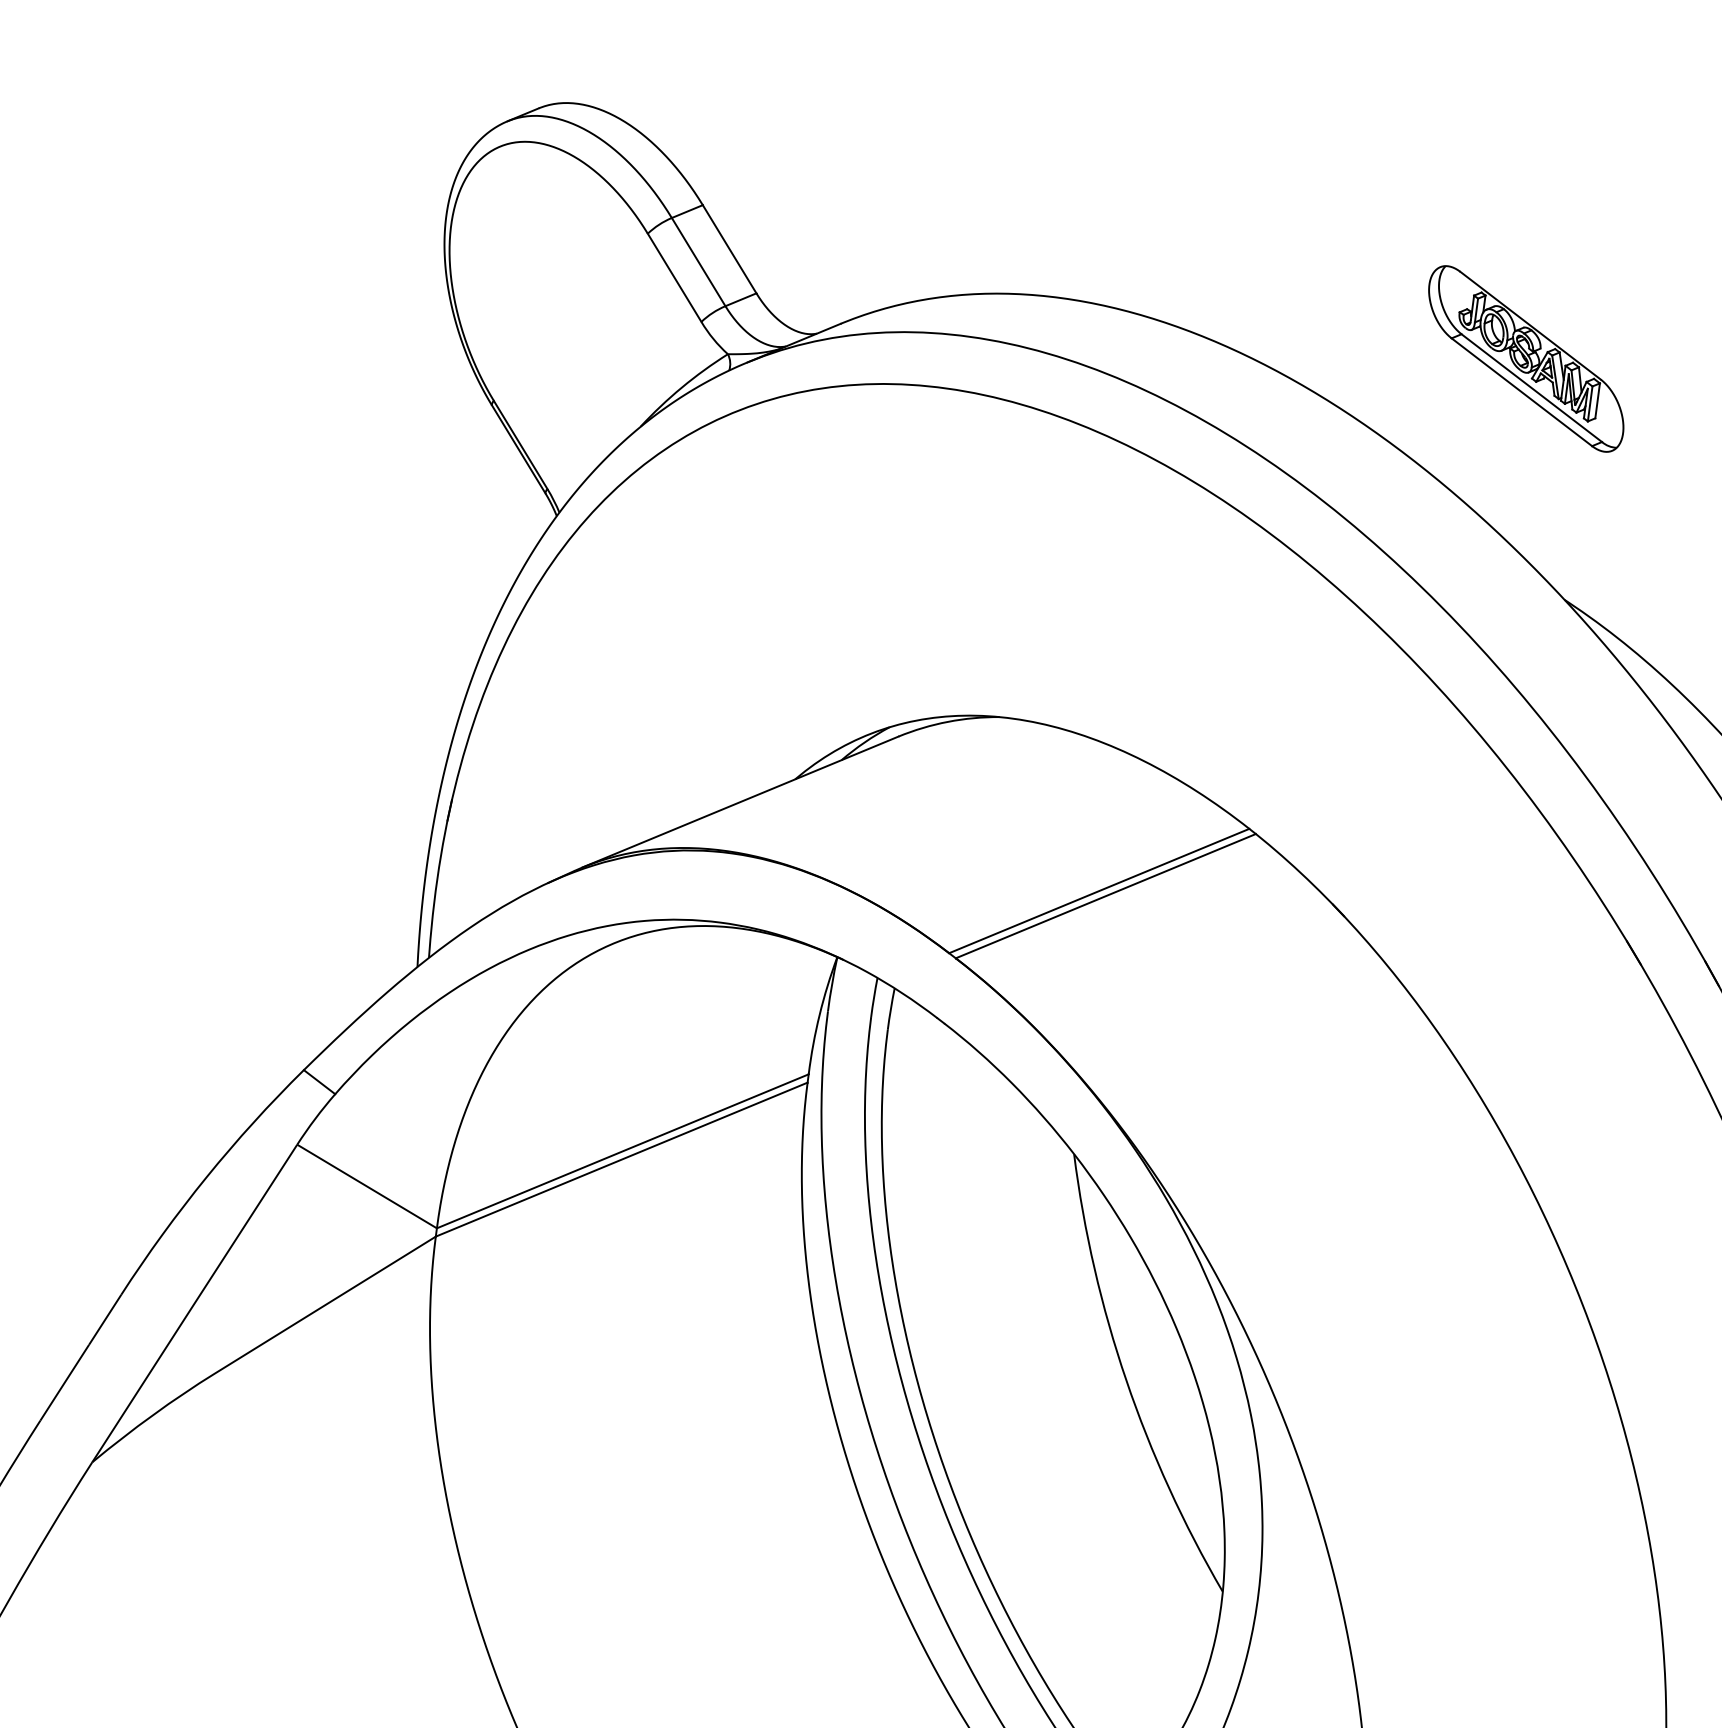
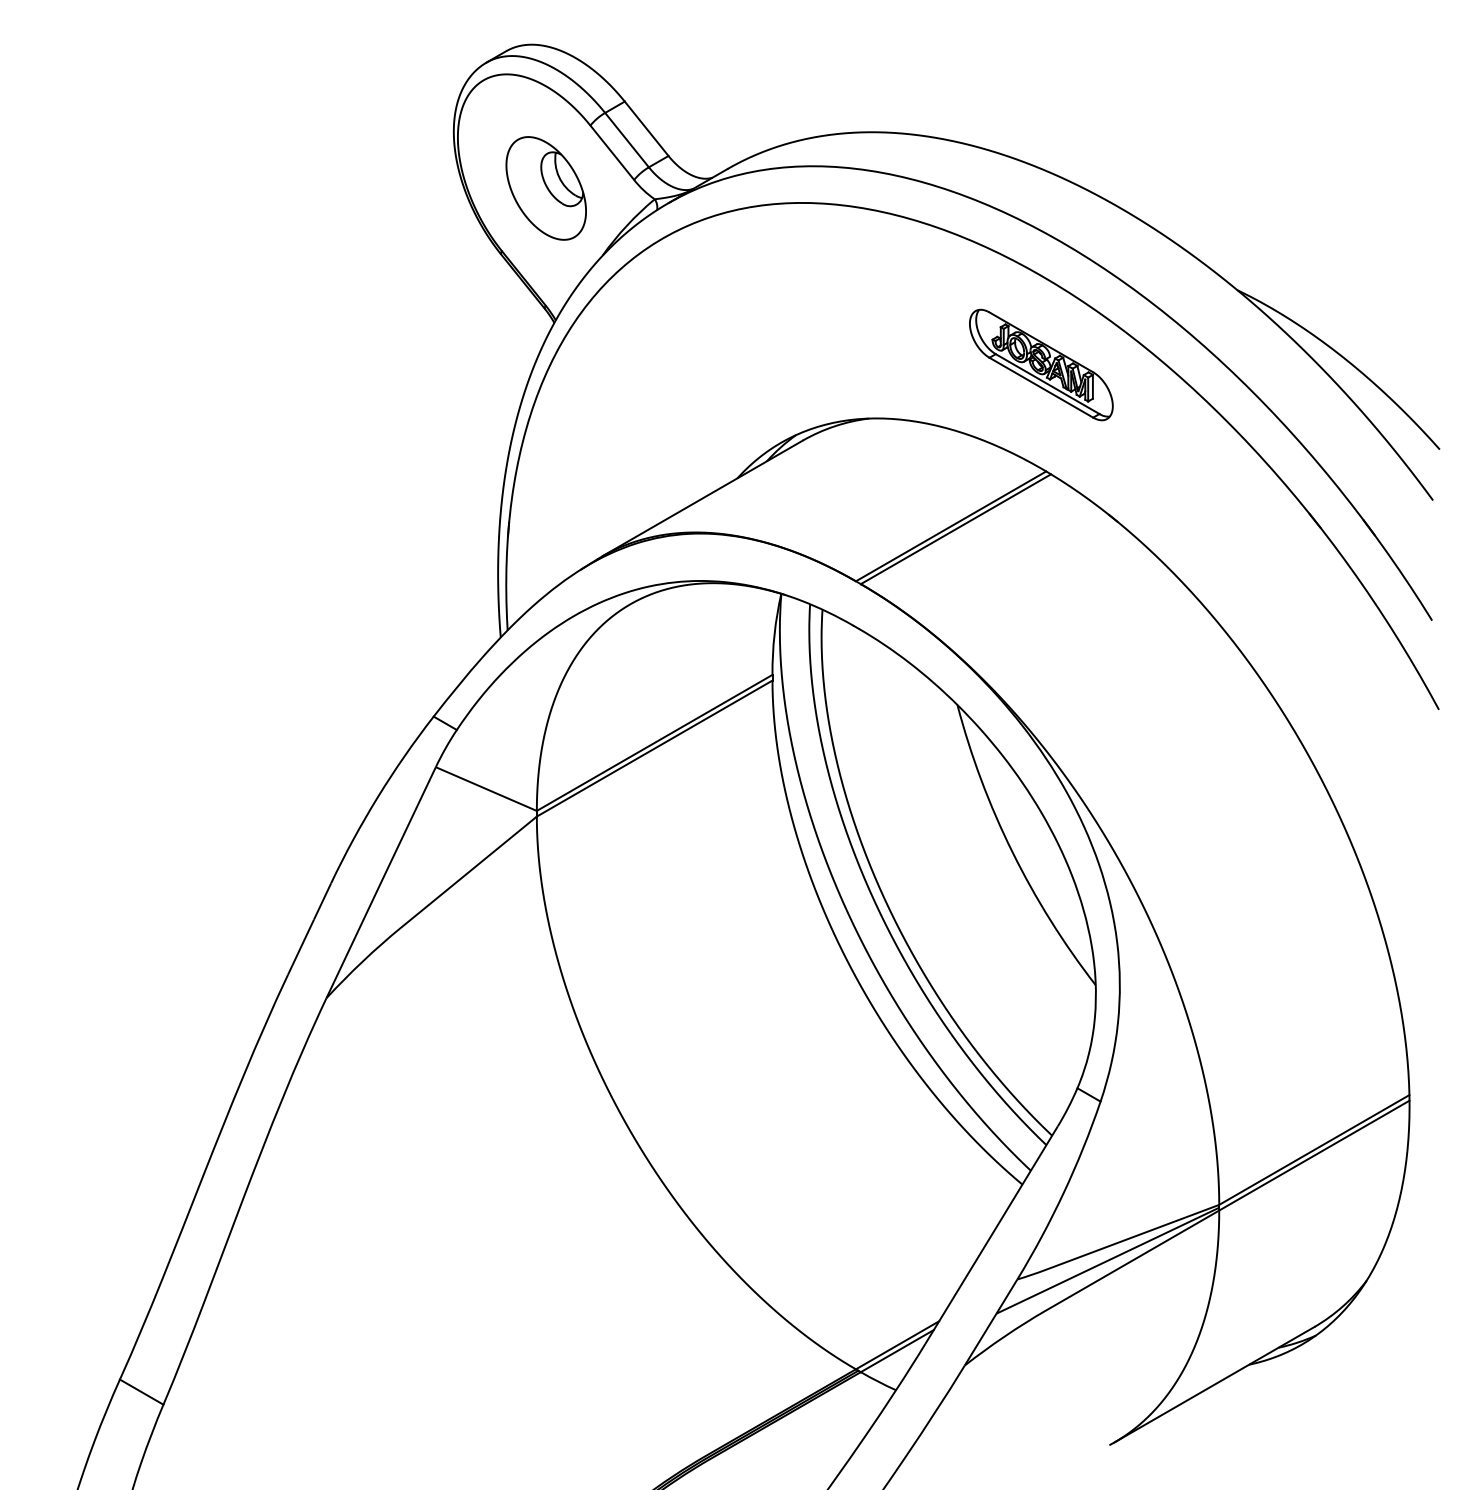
part: (569, 317) -> (545, 188), added
part: (1526, 358) -> (1041, 364), moved

